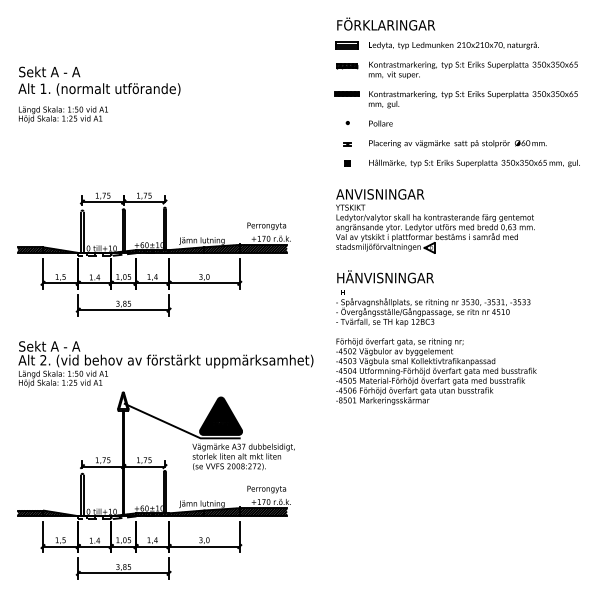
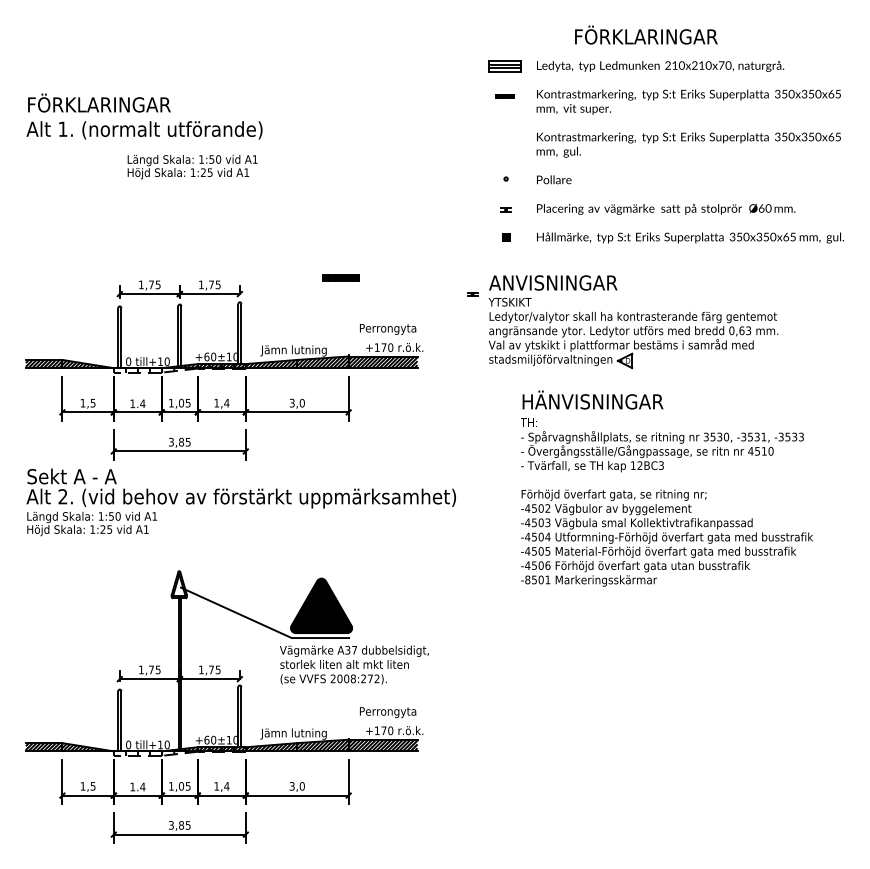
text: (386, 23) -> (646, 34), moved
part: (347, 66) -> (505, 96), size x0.6
text: (68, 70) -> (99, 102), Sekt A - A -> FÖRKLARINGAR
part: (346, 93) -> (339, 277), moved
text: (63, 114) -> (192, 166), moved
part: (324, 202) -> (472, 294), added
text: (436, 337) -> (667, 488), moved
text: (165, 364) -> (240, 502), moved

